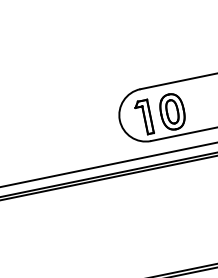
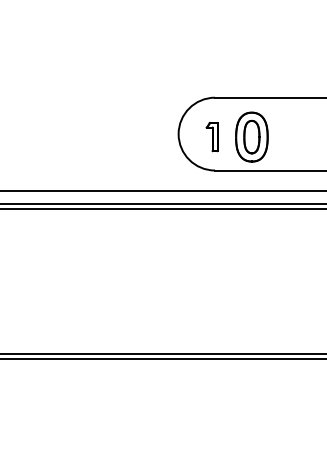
part: (144, 117) -> (212, 136), size x0.6

